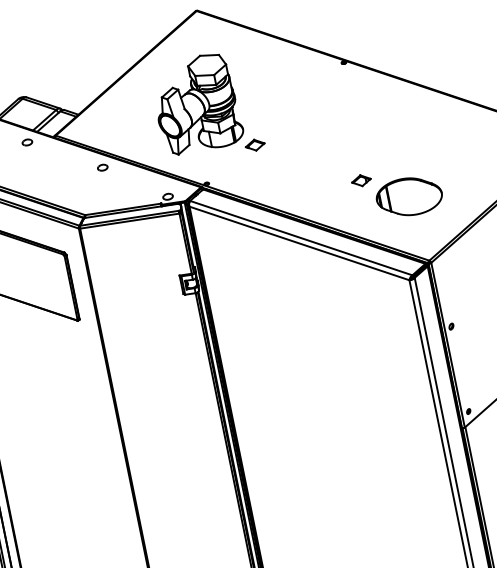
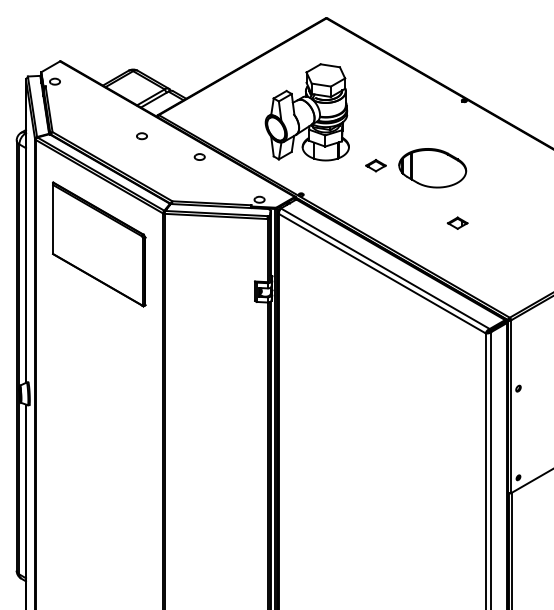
part: (26, 142) -> (141, 136), moved
part: (254, 145) -> (375, 165), moved
part: (409, 197) -> (432, 168), moved

